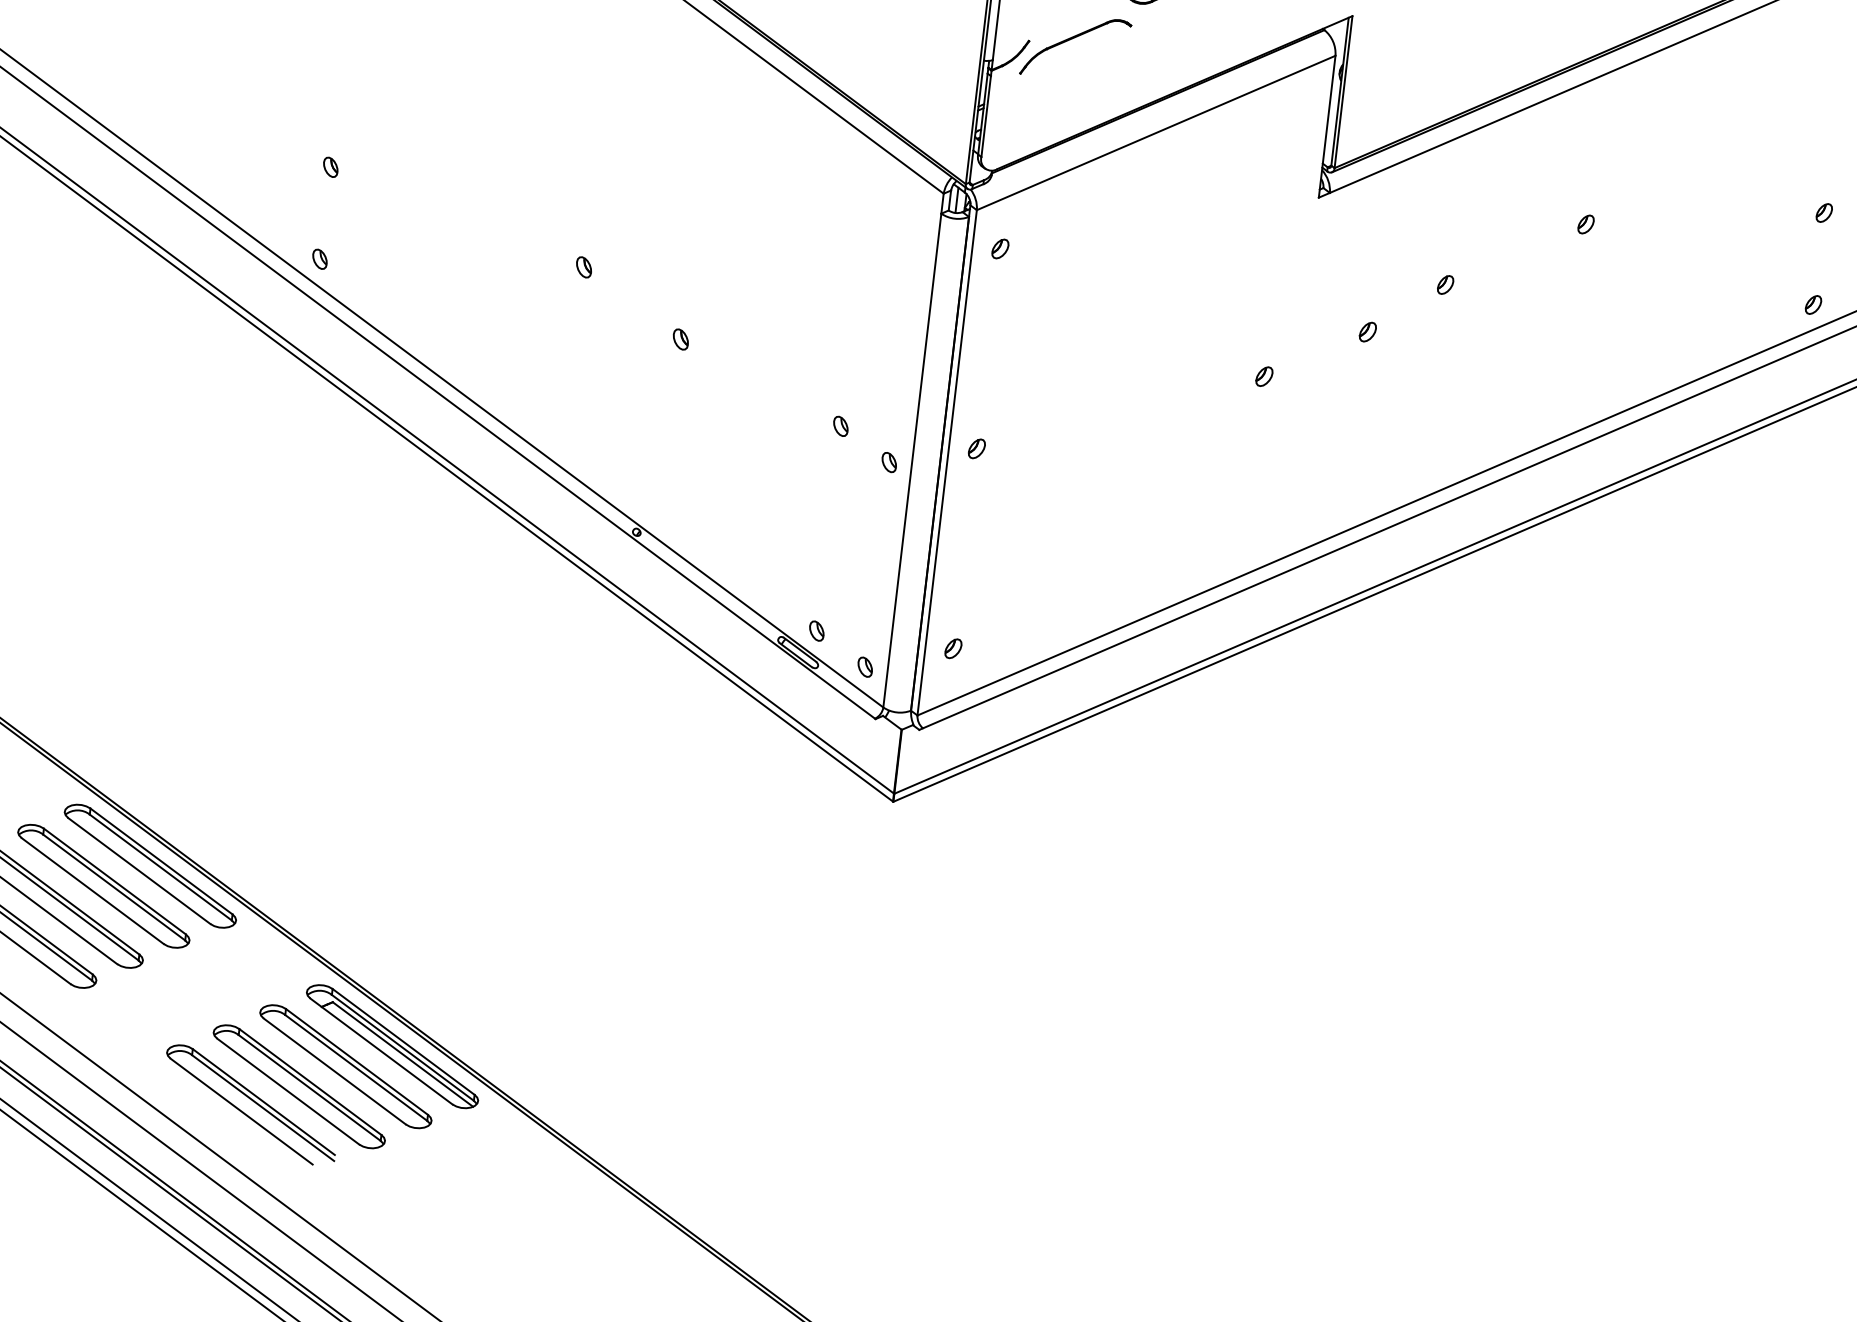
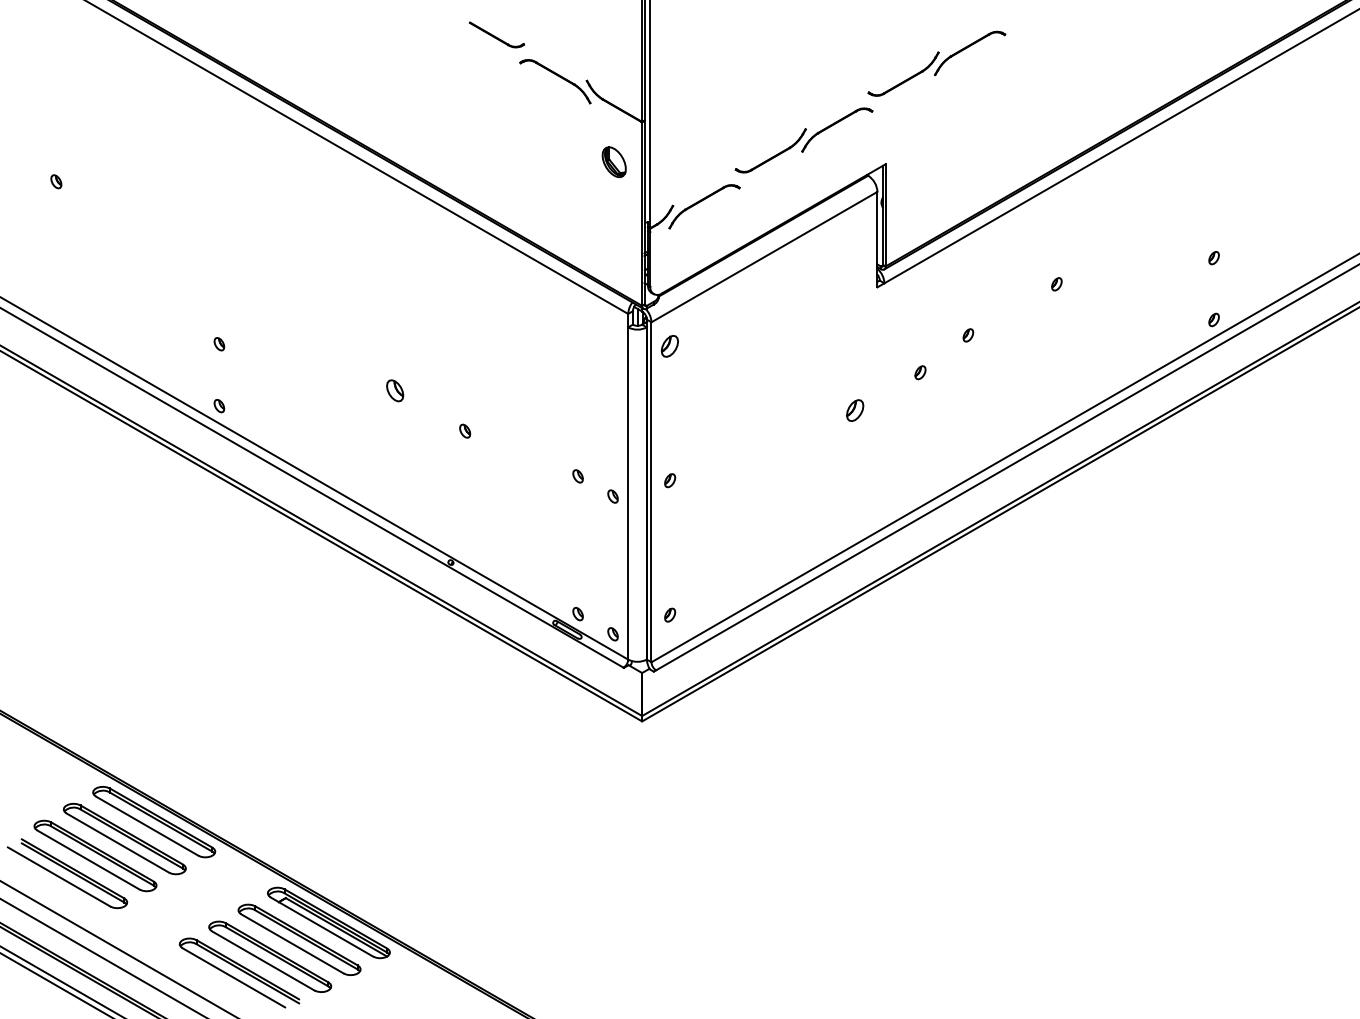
part: (1001, 247) -> (670, 345), size x1.6
part: (584, 266) -> (395, 390), size x1.6
part: (1264, 375) -> (855, 409), size x1.6

